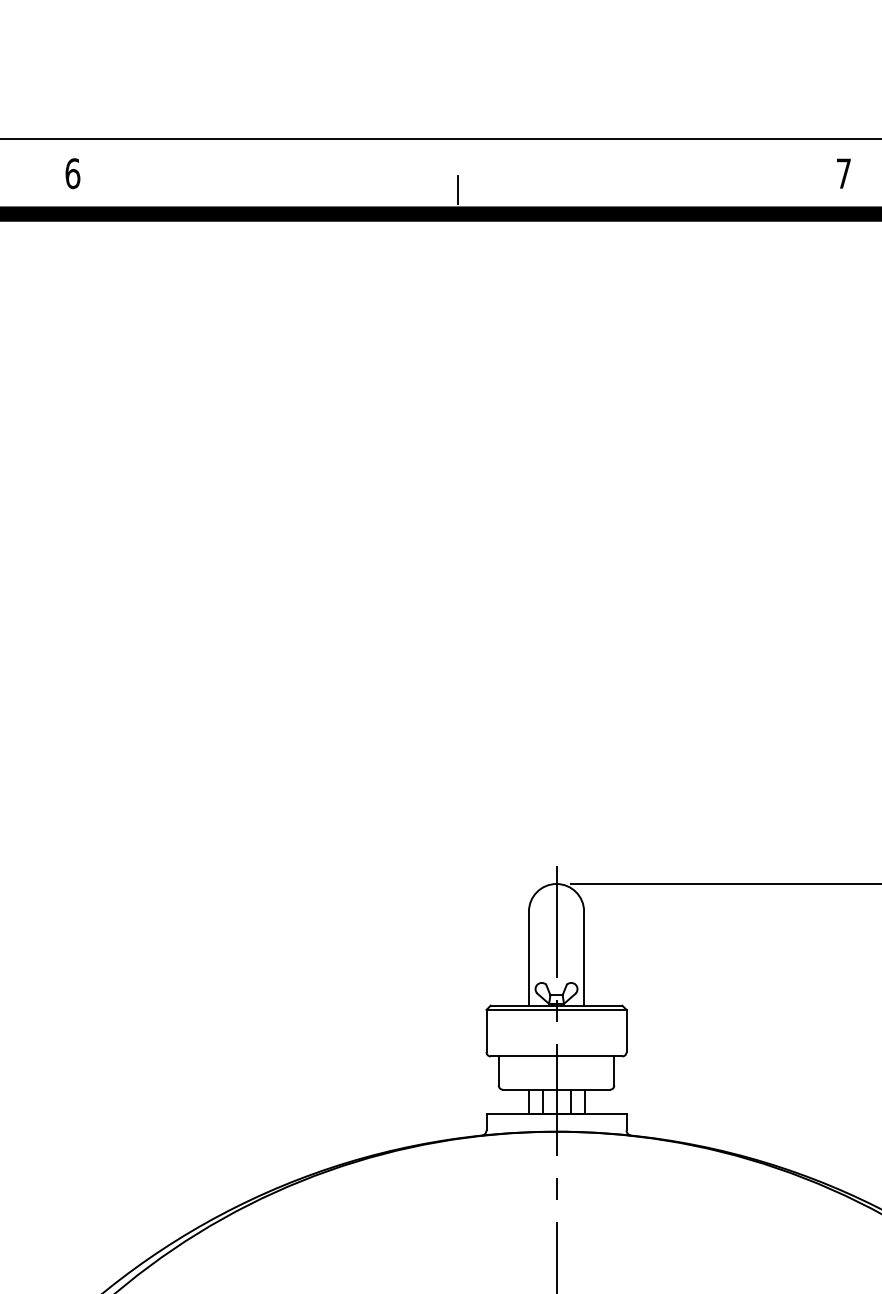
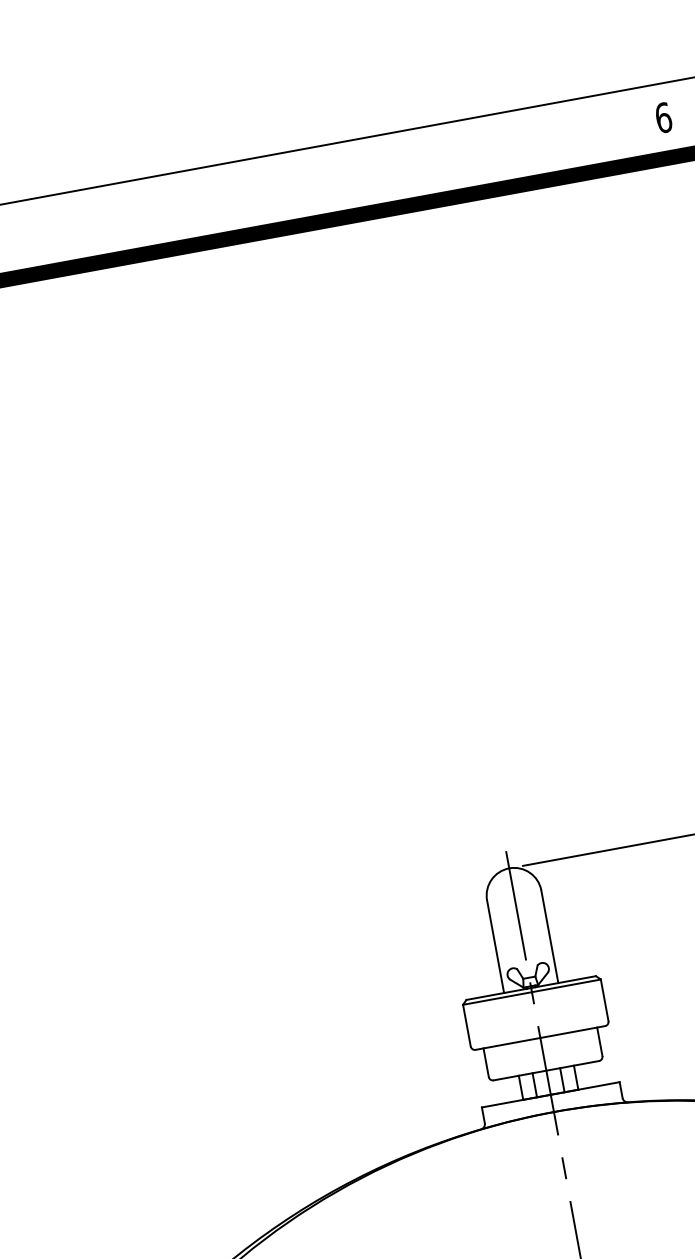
text: (843, 173) -> (663, 117), 7 -> 6
line: (458, 190) -> (287, 203), removed

